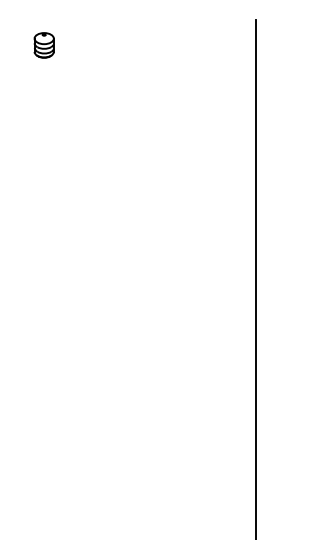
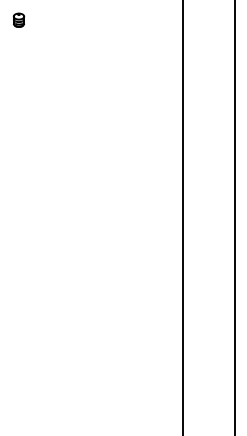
part: (43, 44) -> (18, 19), size x0.7

